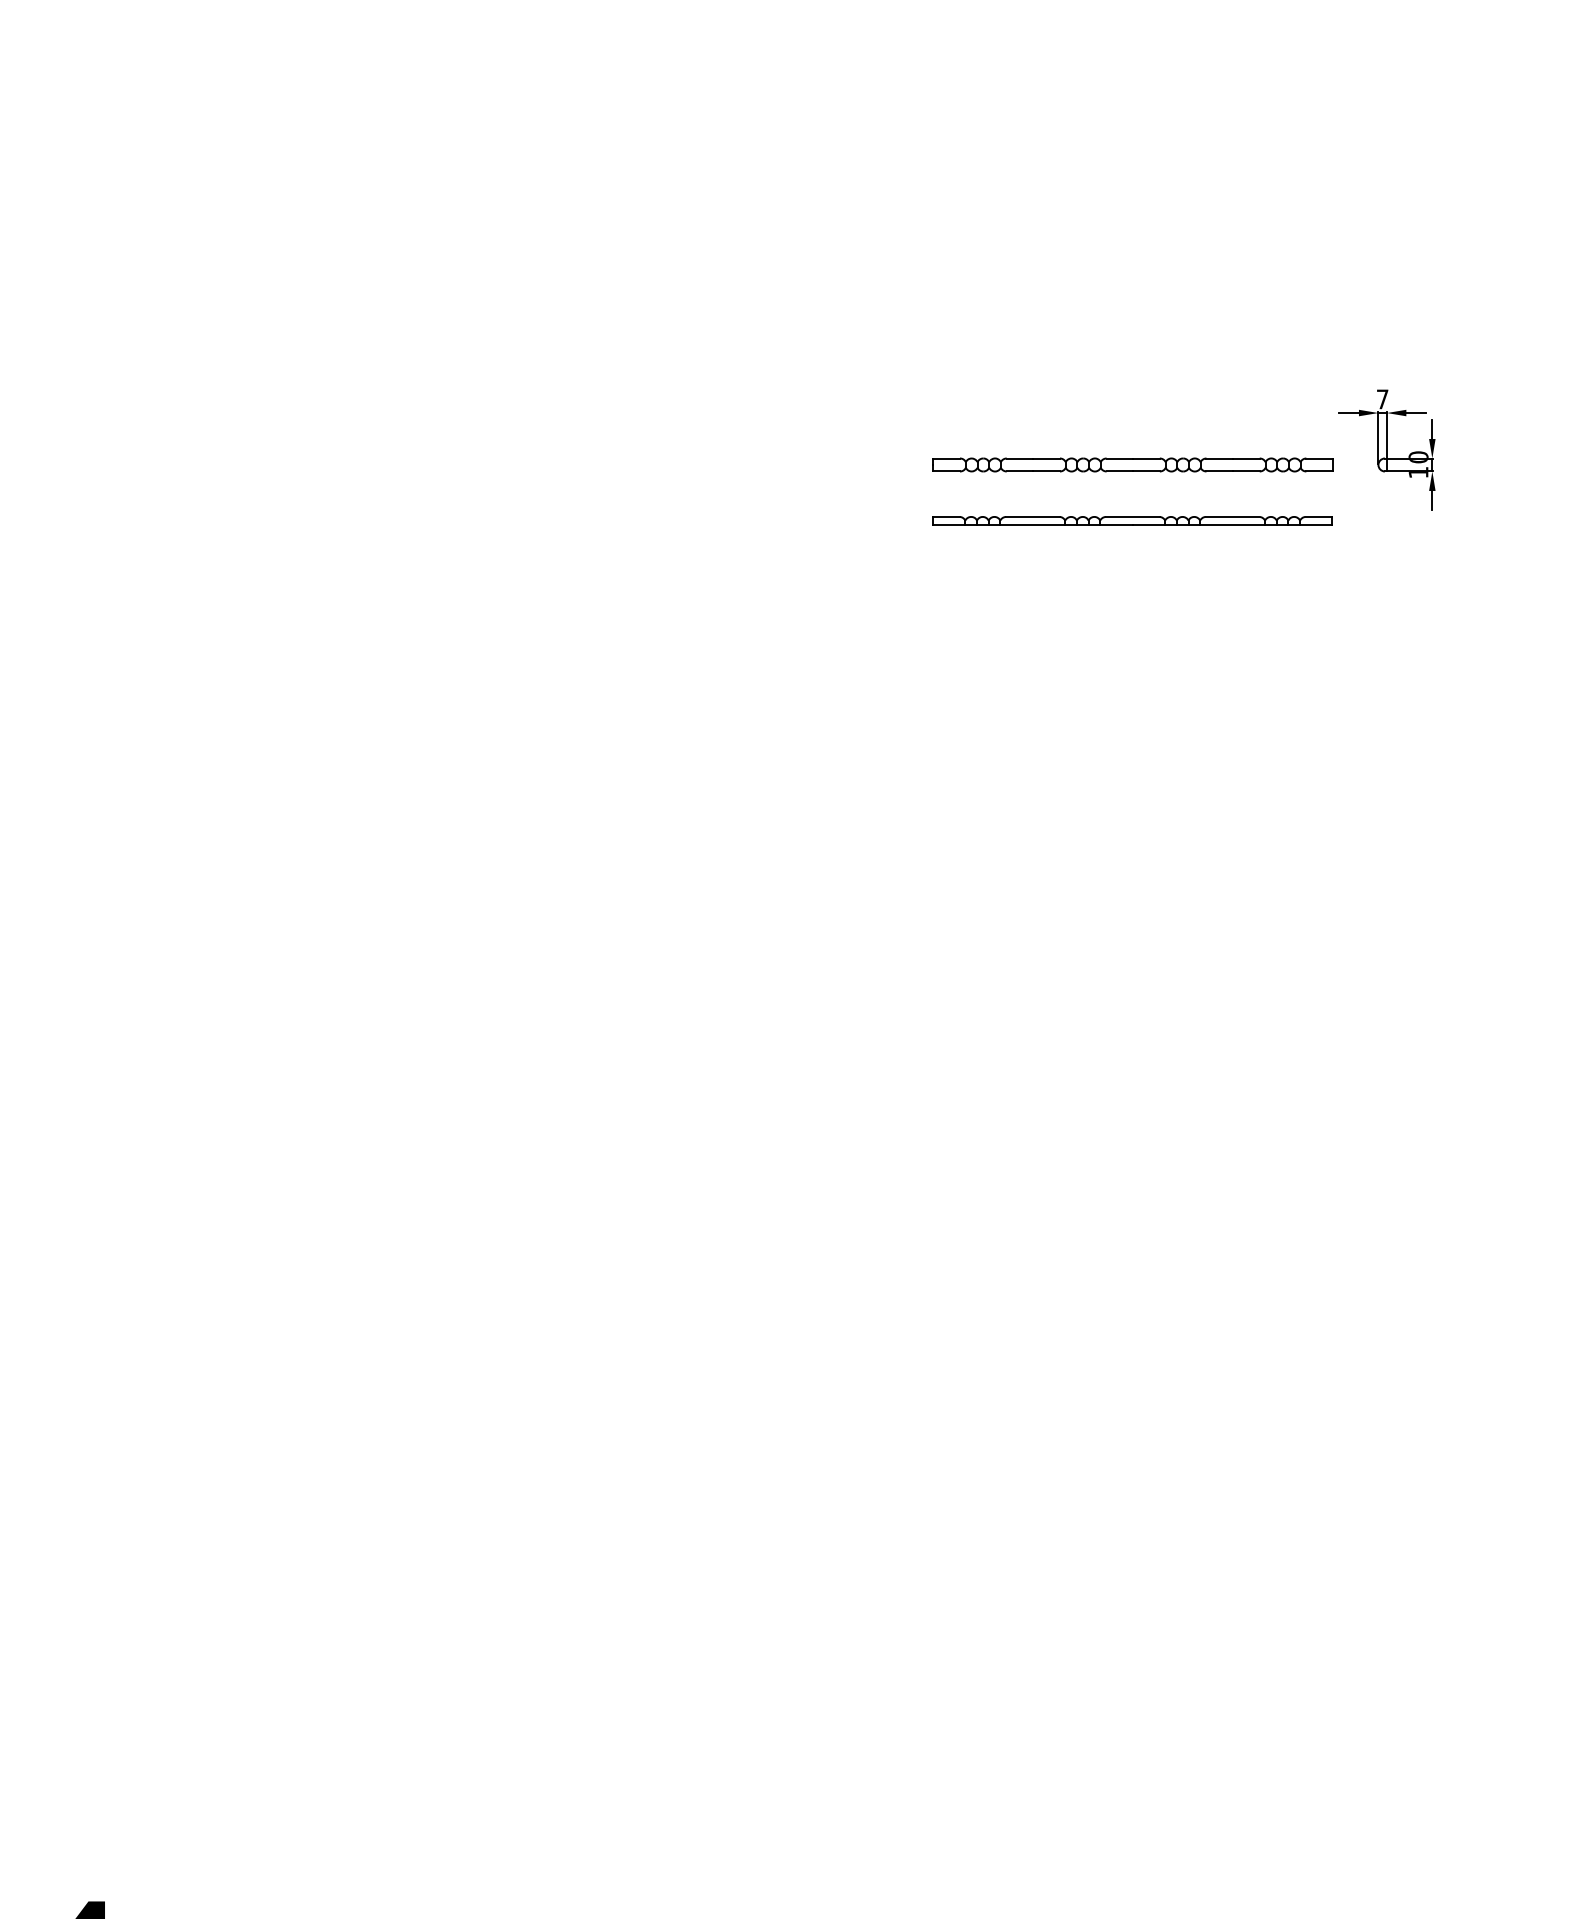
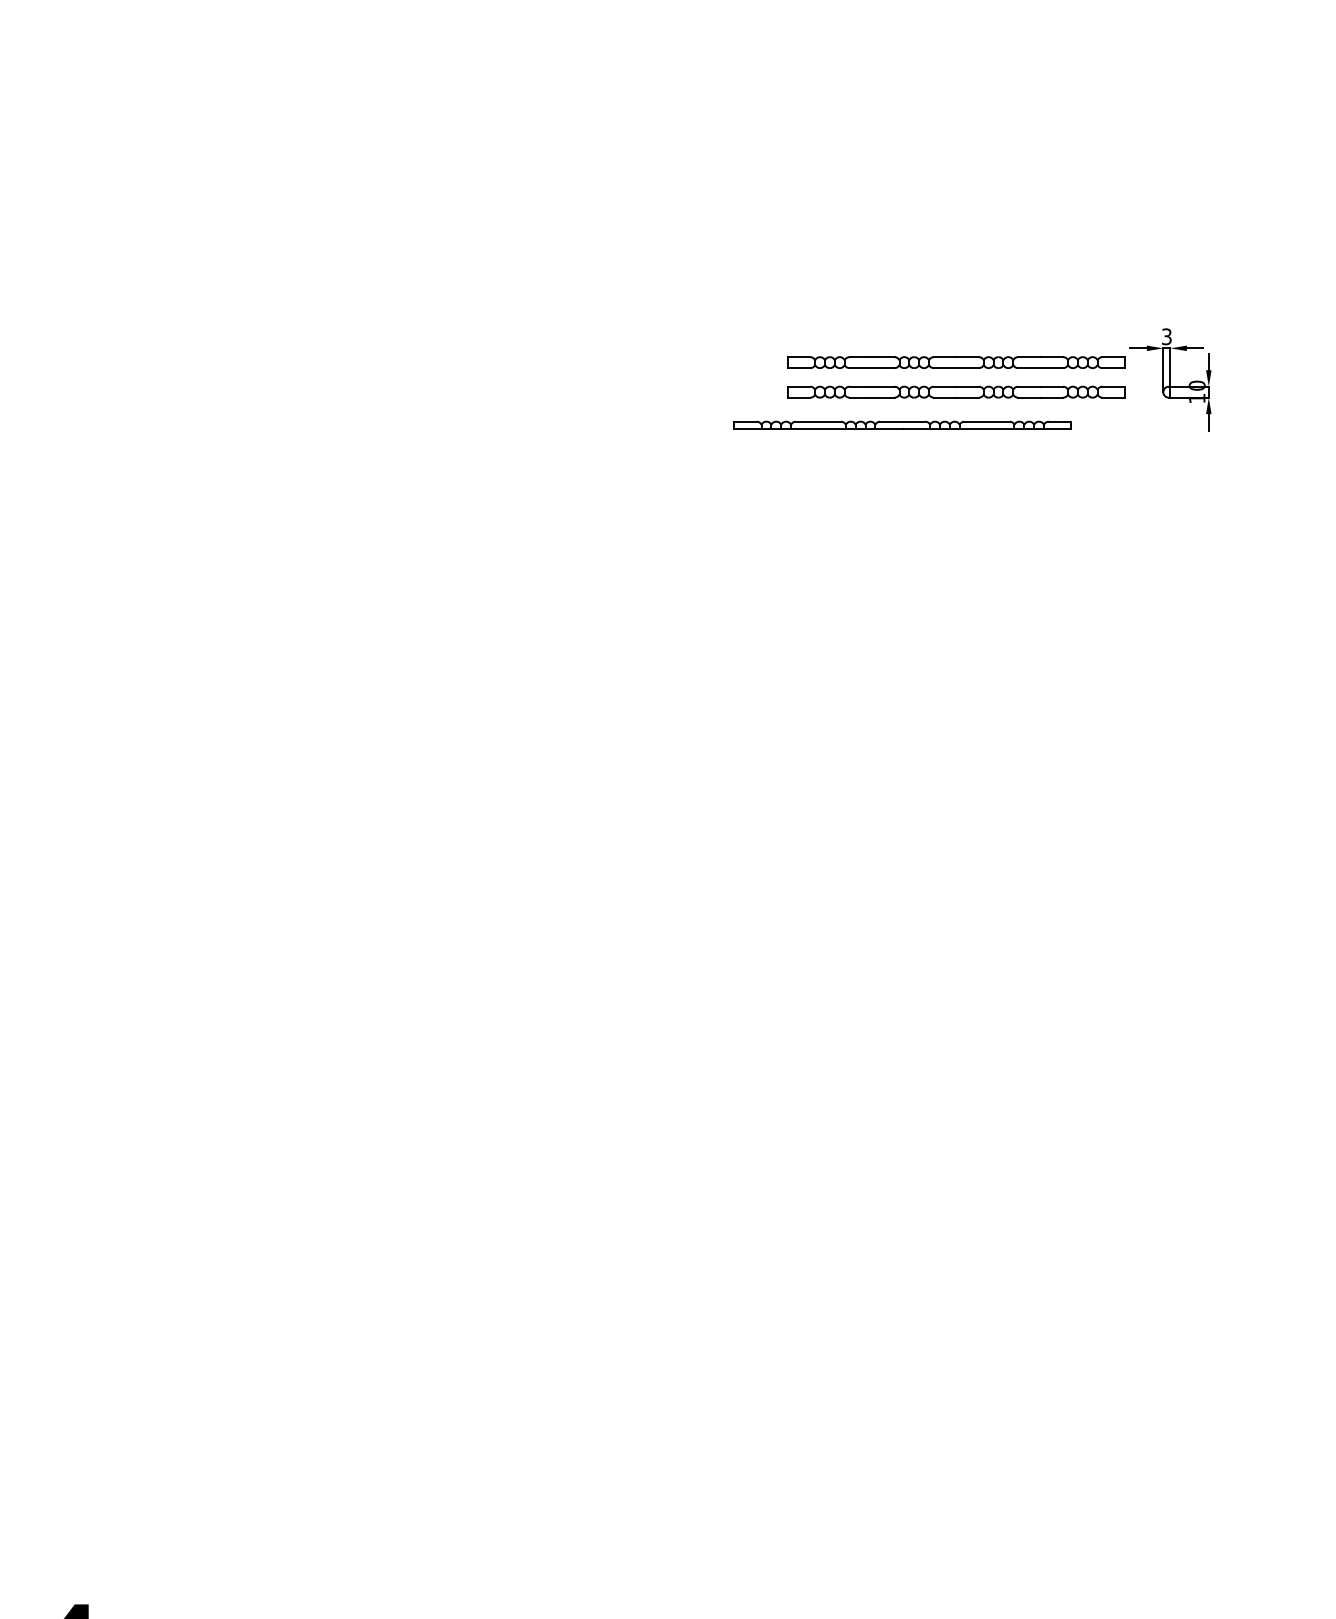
text: (1382, 399) -> (1166, 336), 7 -> 3
part: (1132, 429) -> (955, 362), added
part: (1132, 520) -> (902, 424), moved

